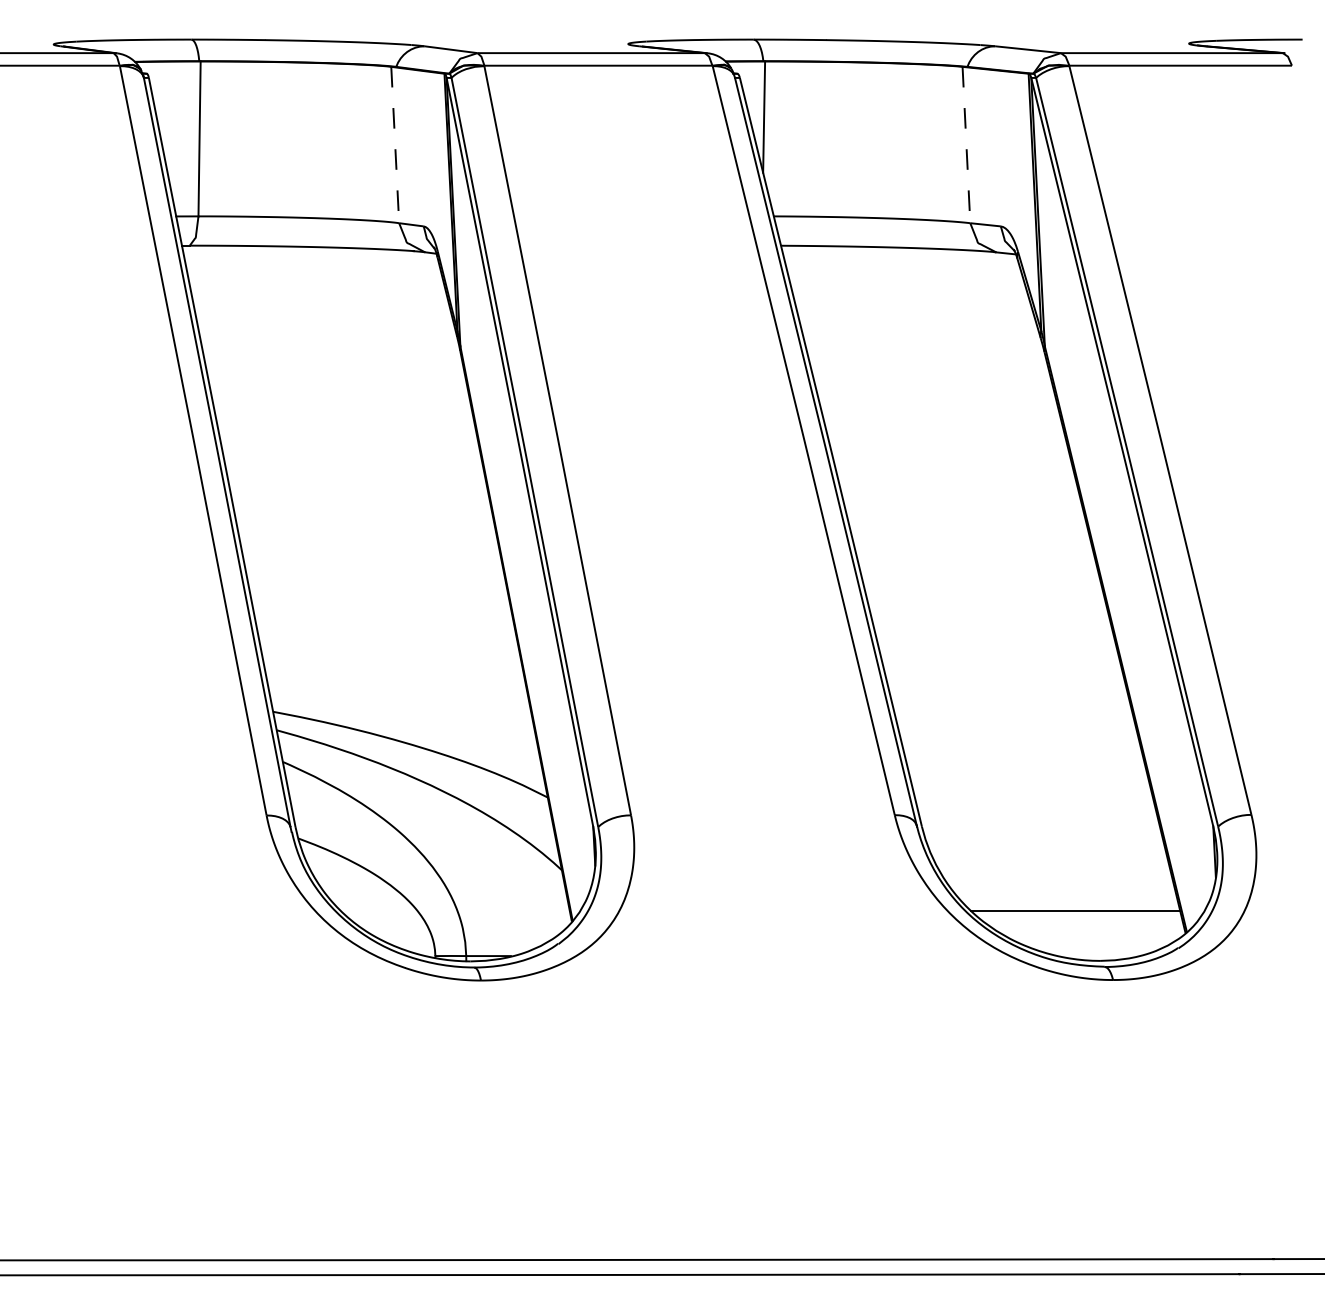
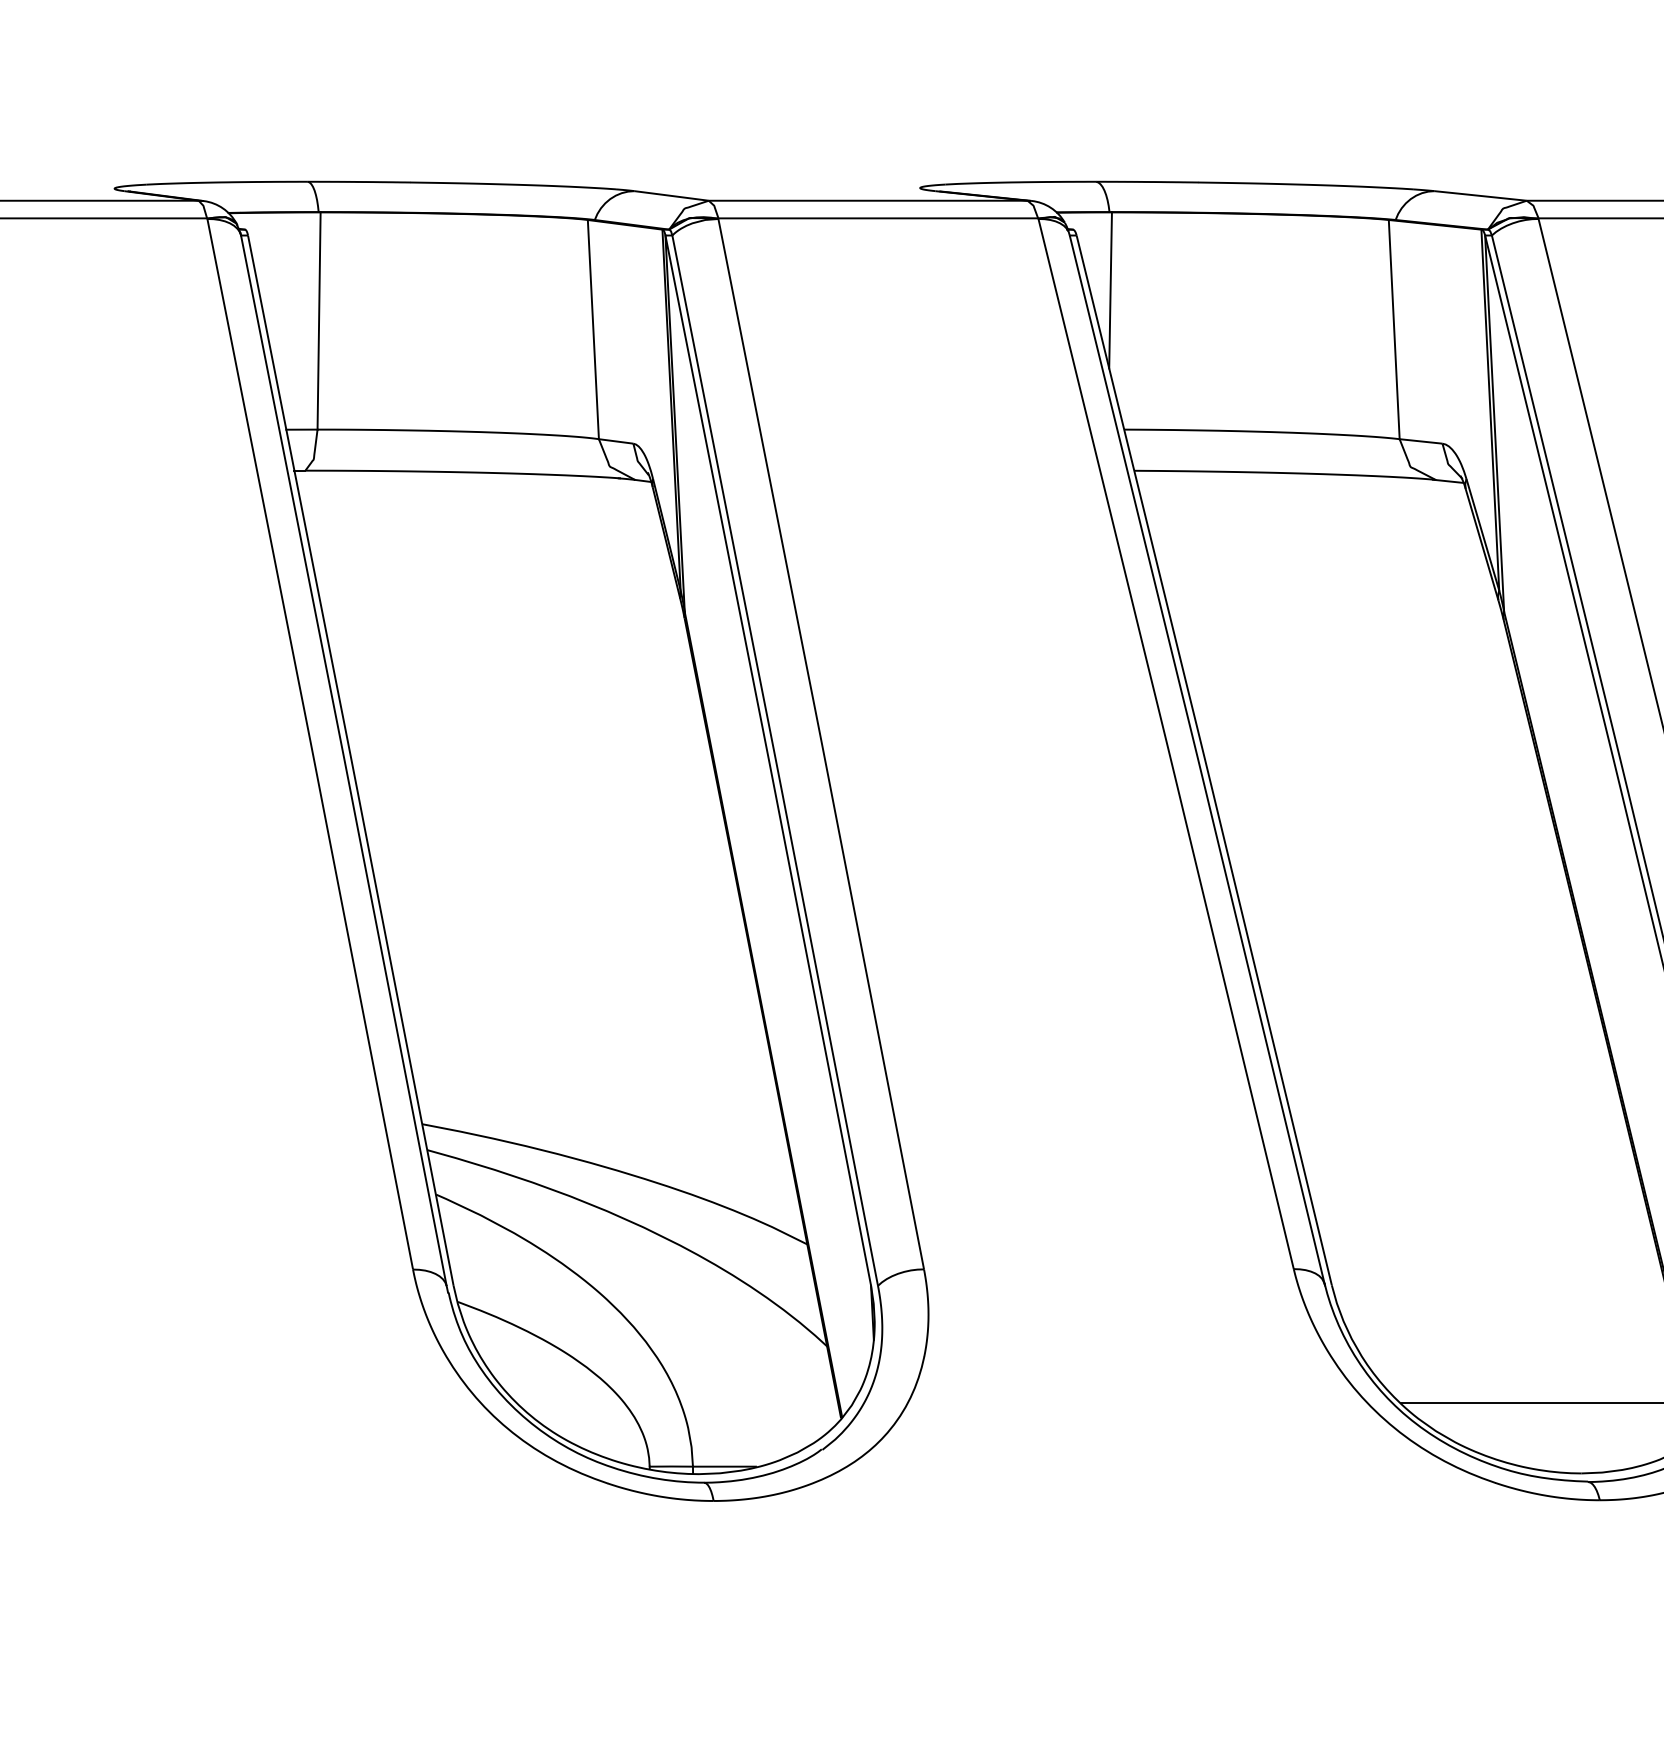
line: (395, 145) -> (593, 330), dashed -> solid
line: (966, 145) -> (1394, 330), dashed -> solid

